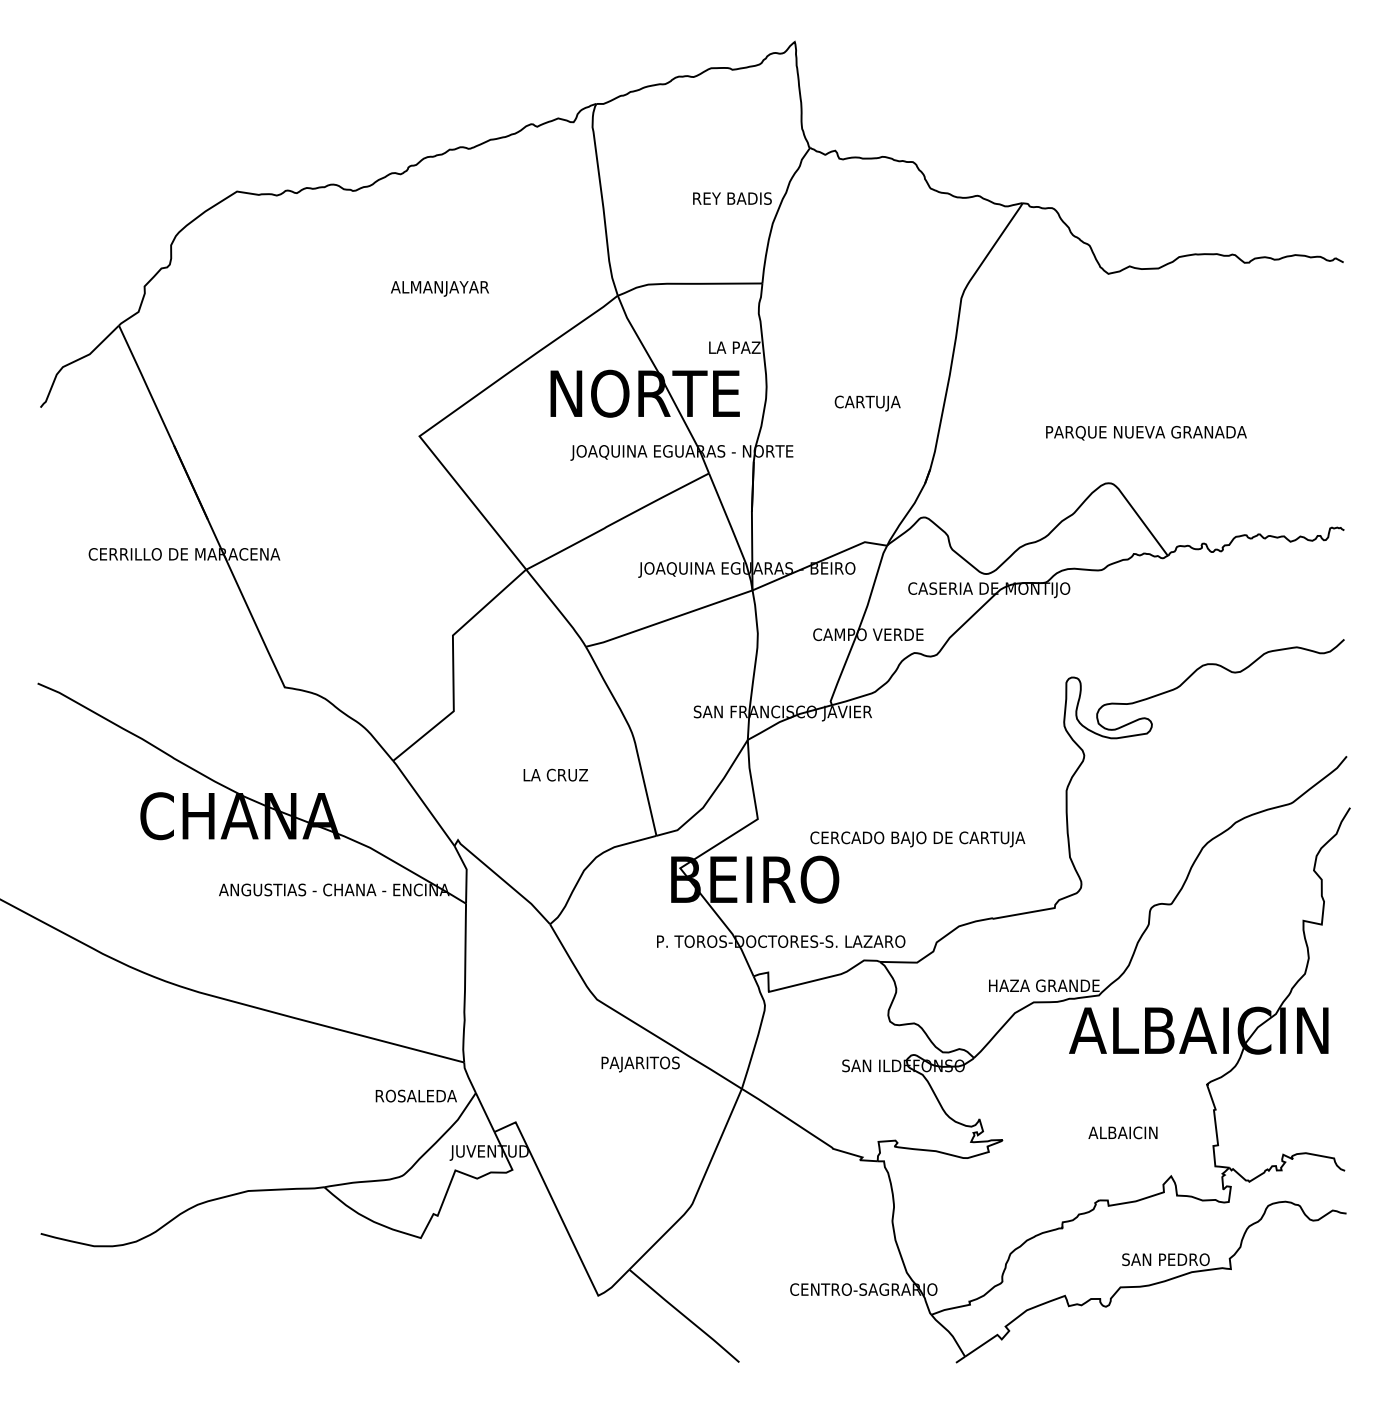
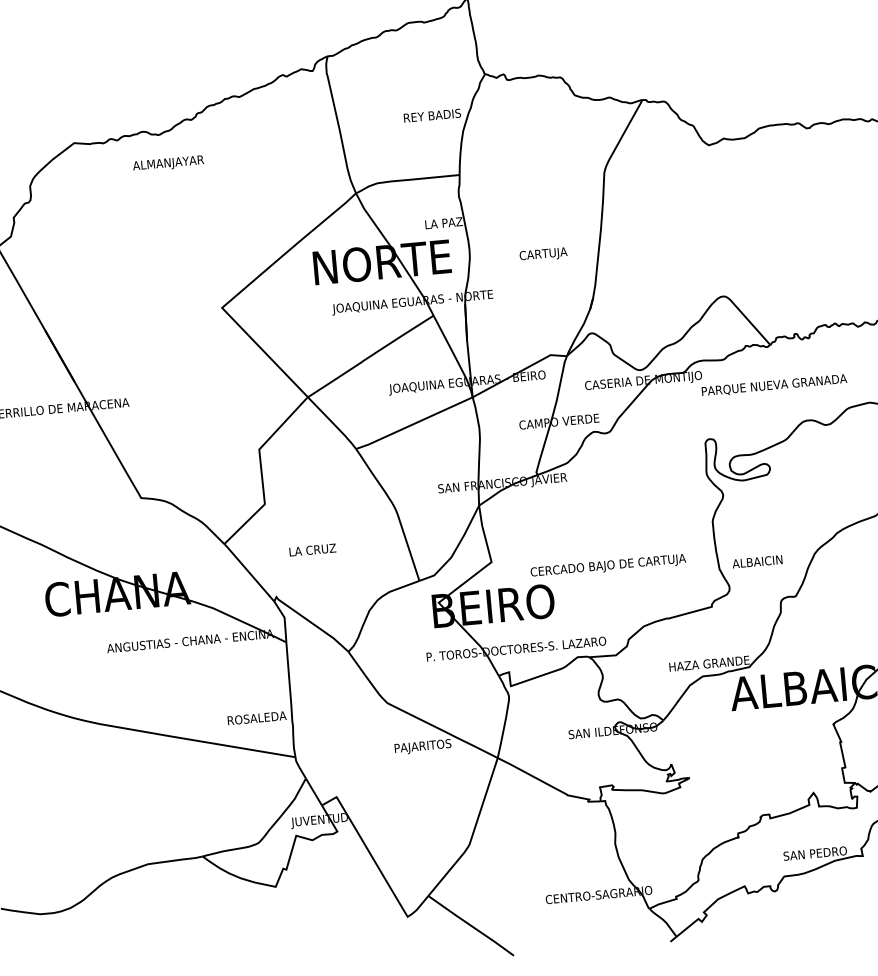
text: (439, 288) -> (168, 163), moved
text: (1146, 433) -> (774, 385), moved
text: (555, 774) -> (312, 549), moved
text: (415, 1095) -> (256, 717), moved
text: (1122, 1132) -> (757, 561), moved

